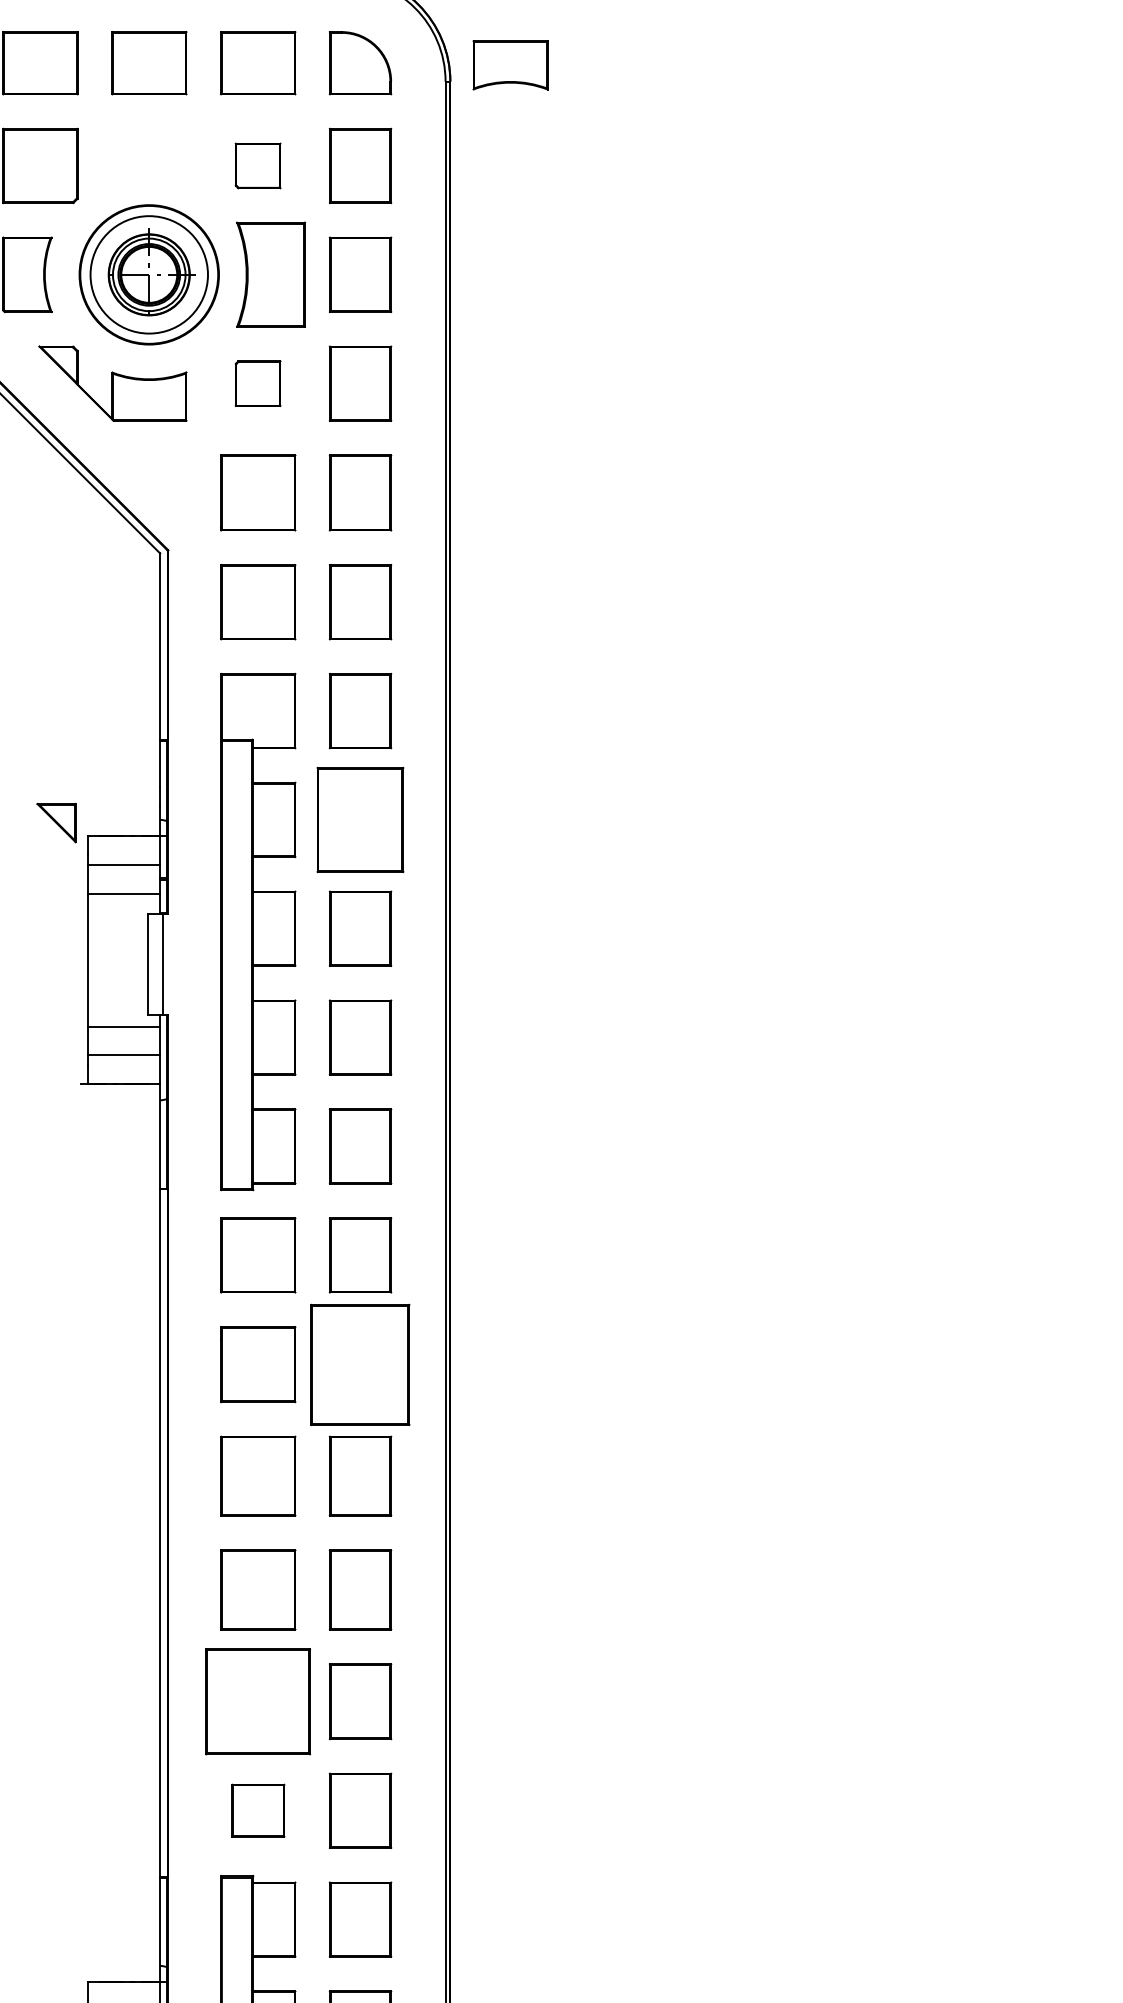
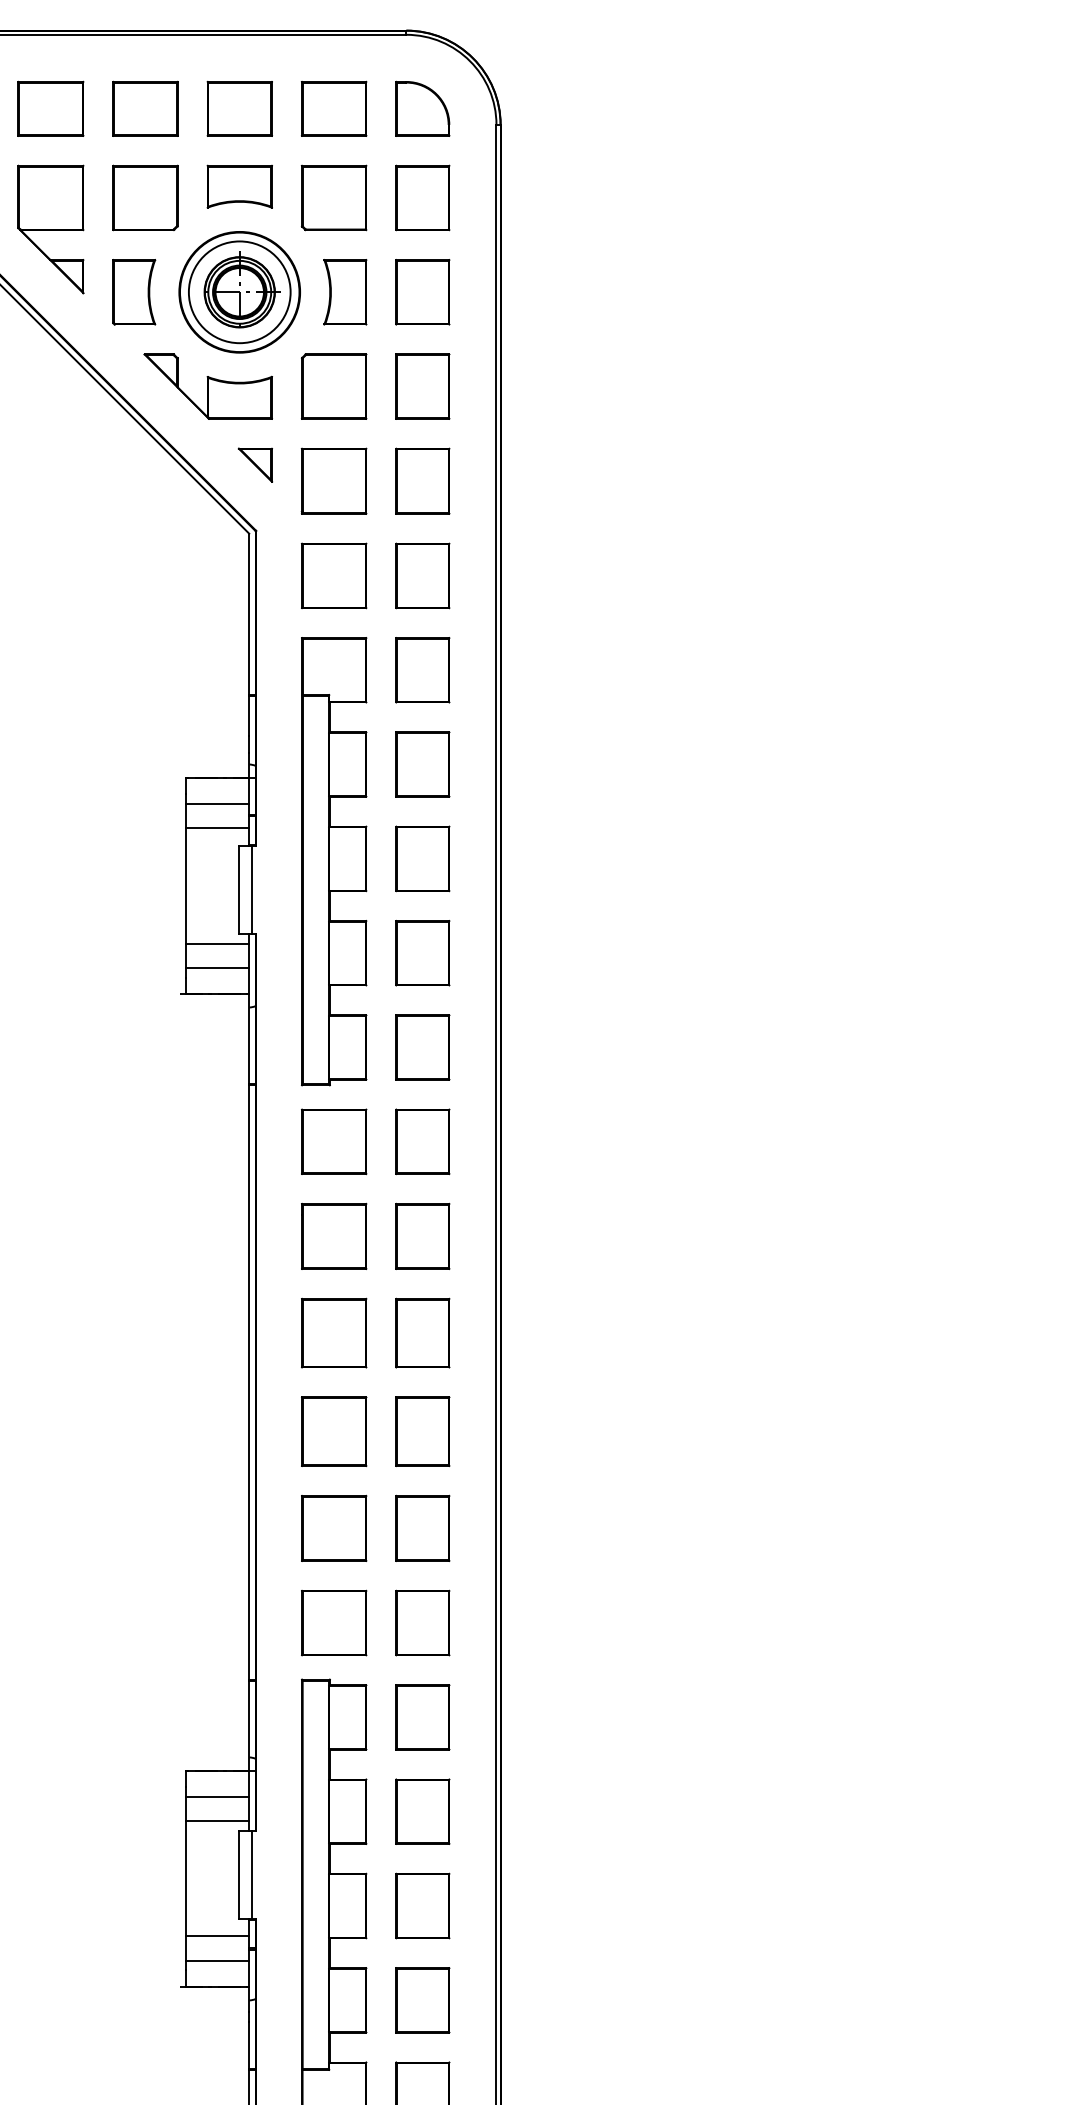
part: (510, 65) -> (239, 186), moved
part: (257, 165) -> (333, 197), size x1.67
part: (271, 275) -> (345, 292), size x0.71
part: (257, 383) -> (333, 386), size x1.67
part: (360, 819) -> (422, 764), size x0.71
part: (56, 822) -> (255, 464), moved
part: (360, 1363) -> (422, 1235), size x0.62
part: (258, 1700) -> (334, 1527), size x0.71
part: (258, 1810) -> (334, 1622), size x1.43

